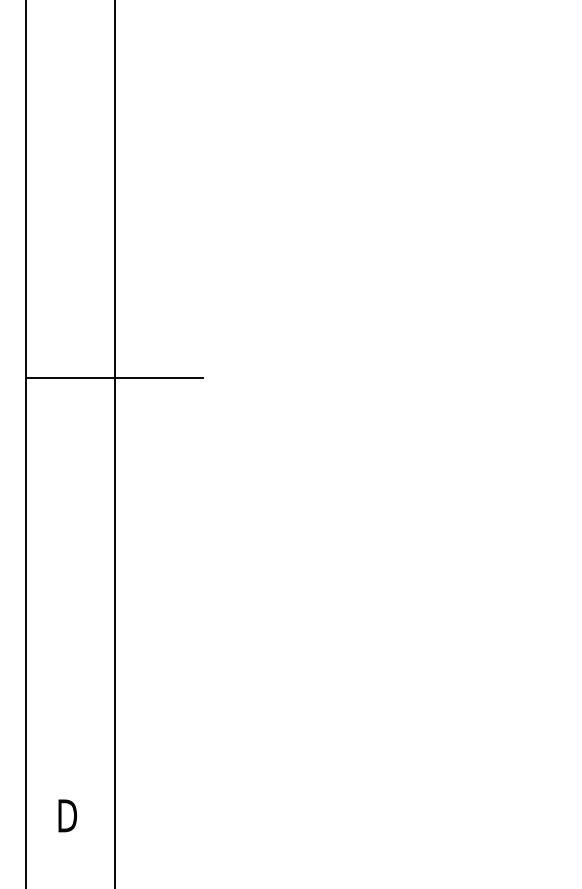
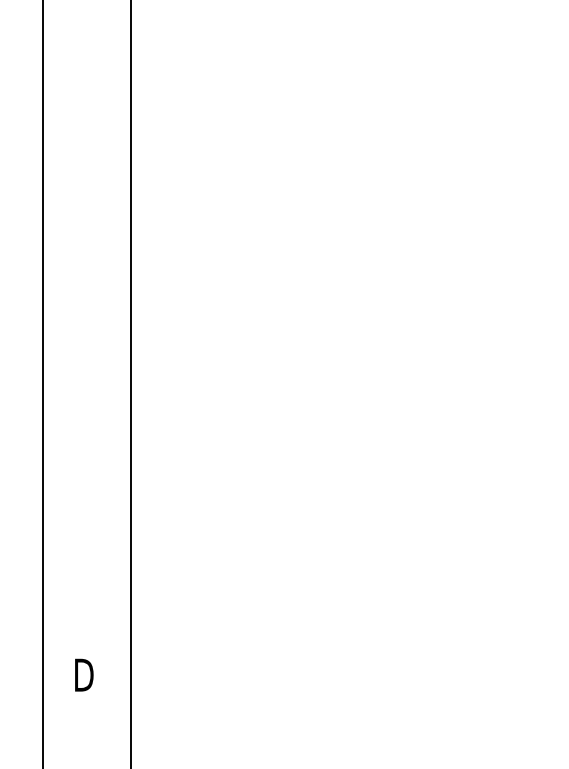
line: (114, 377) -> (131, 236), removed

